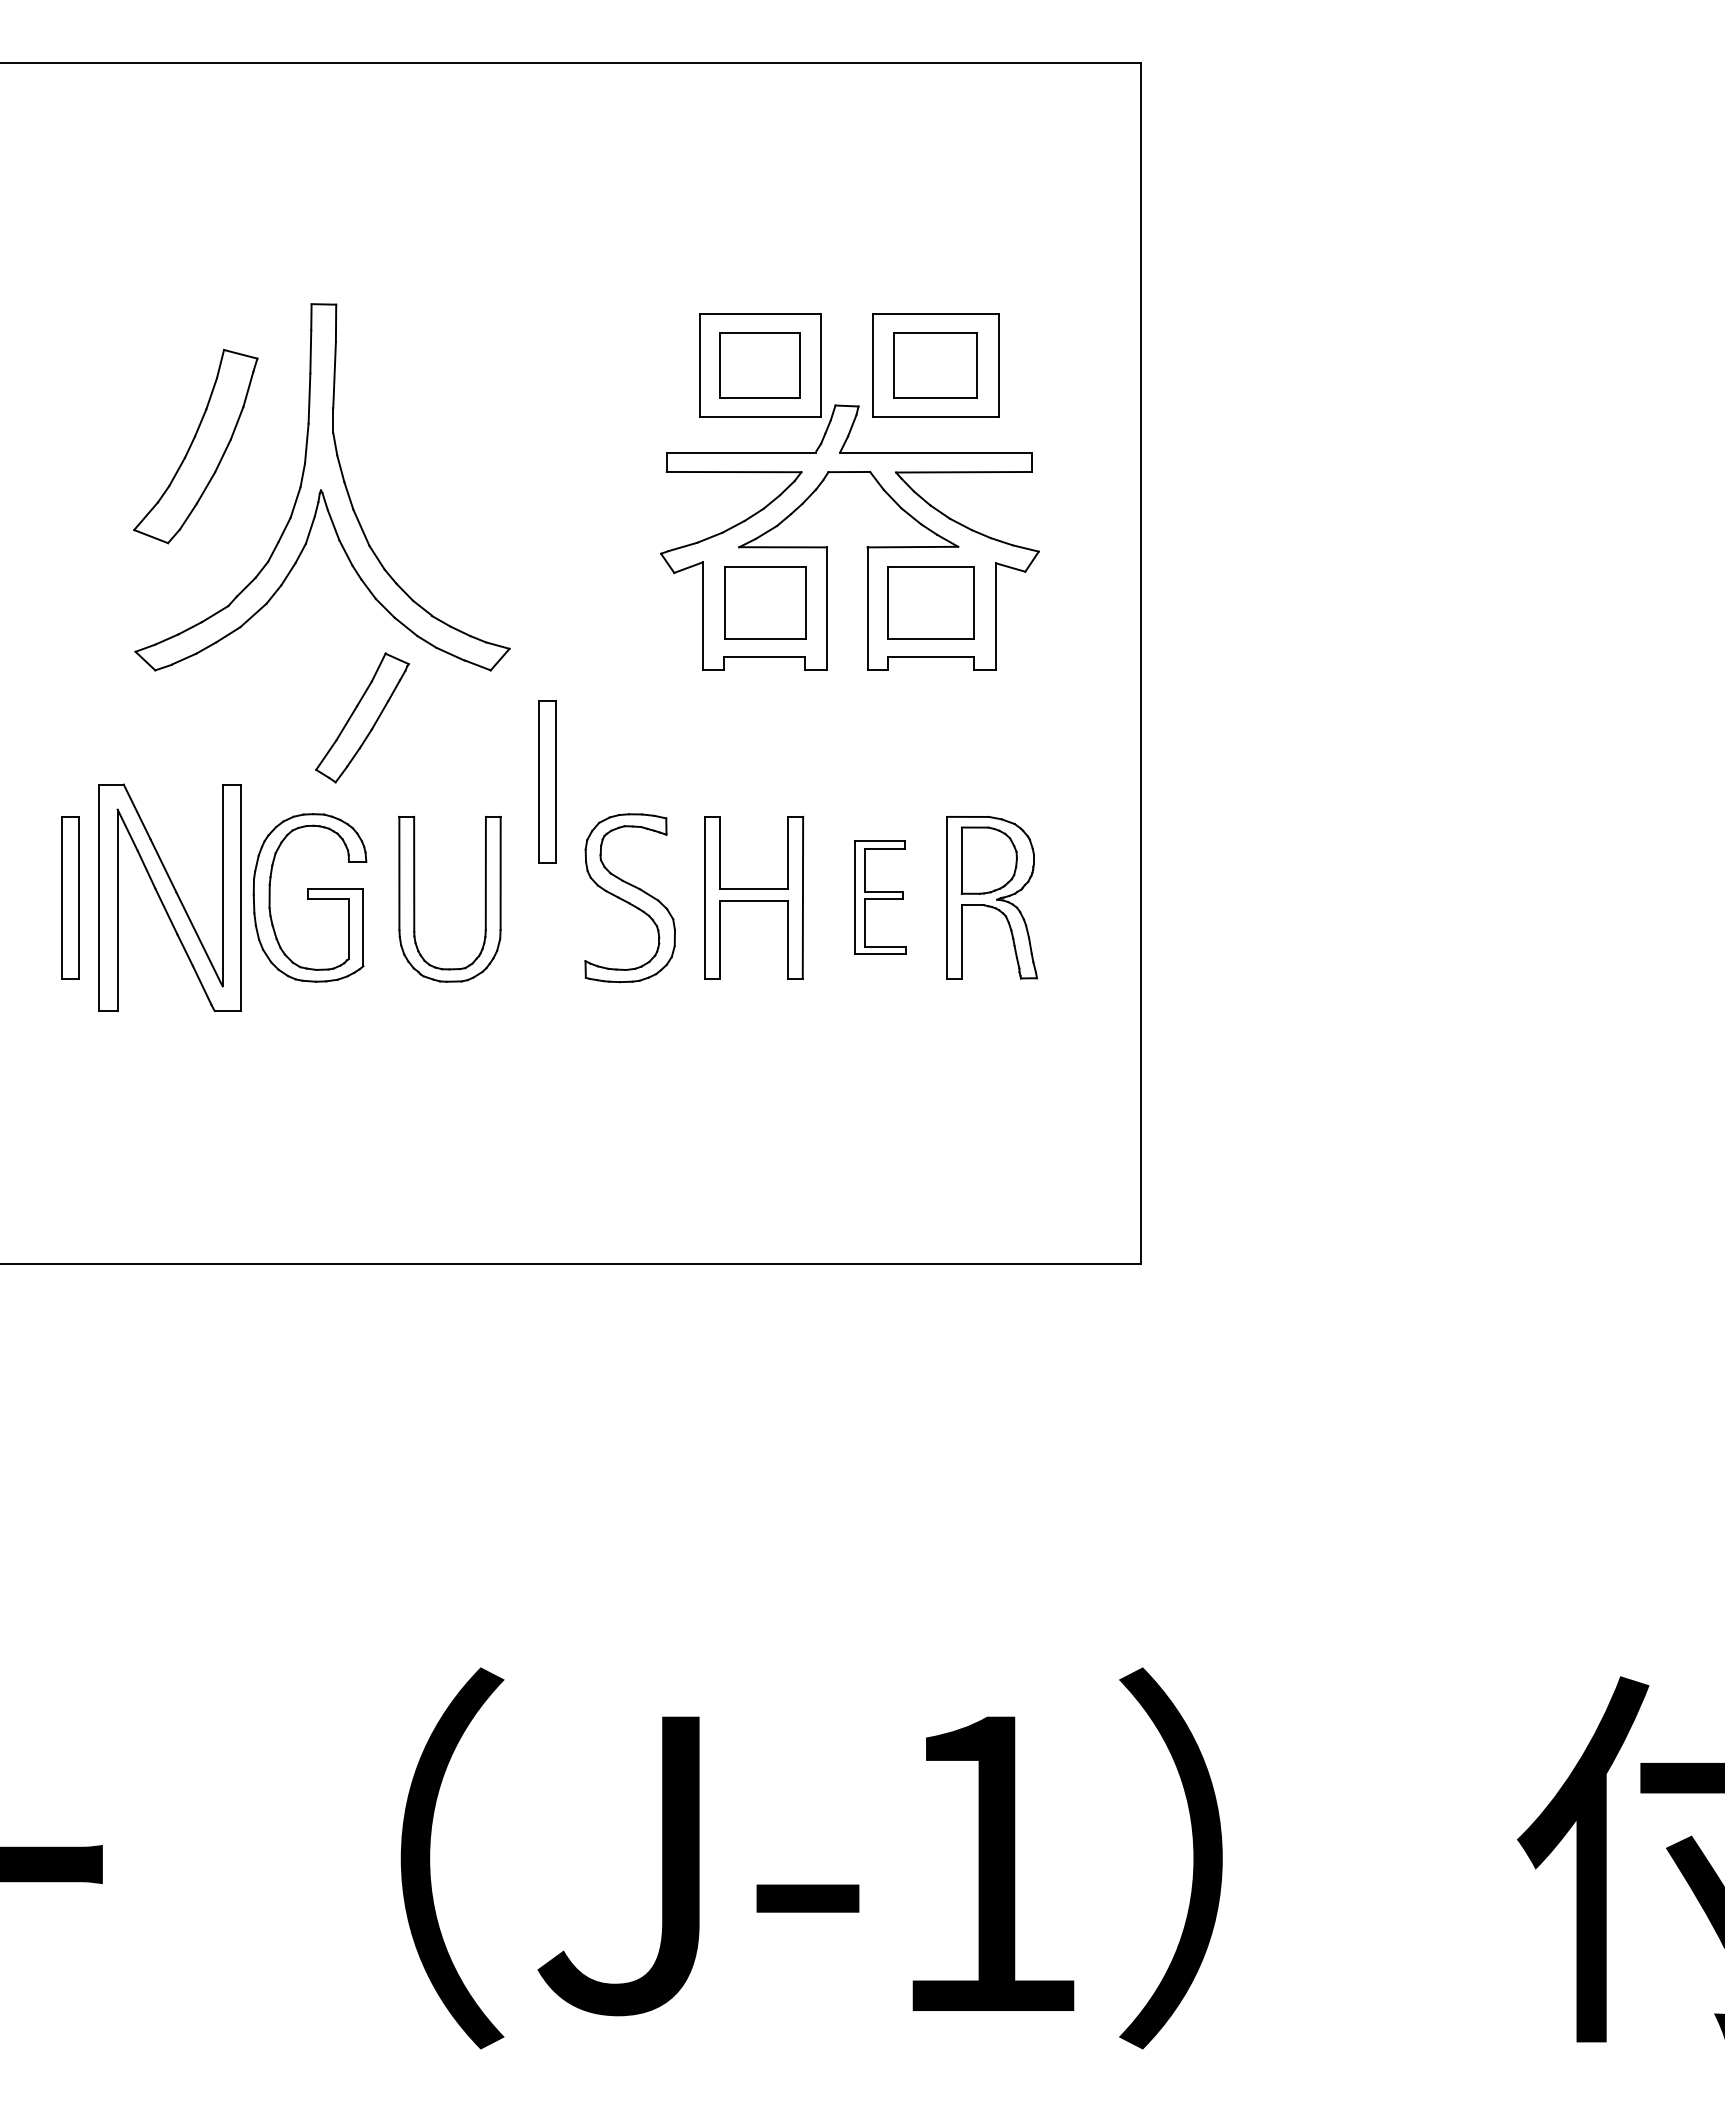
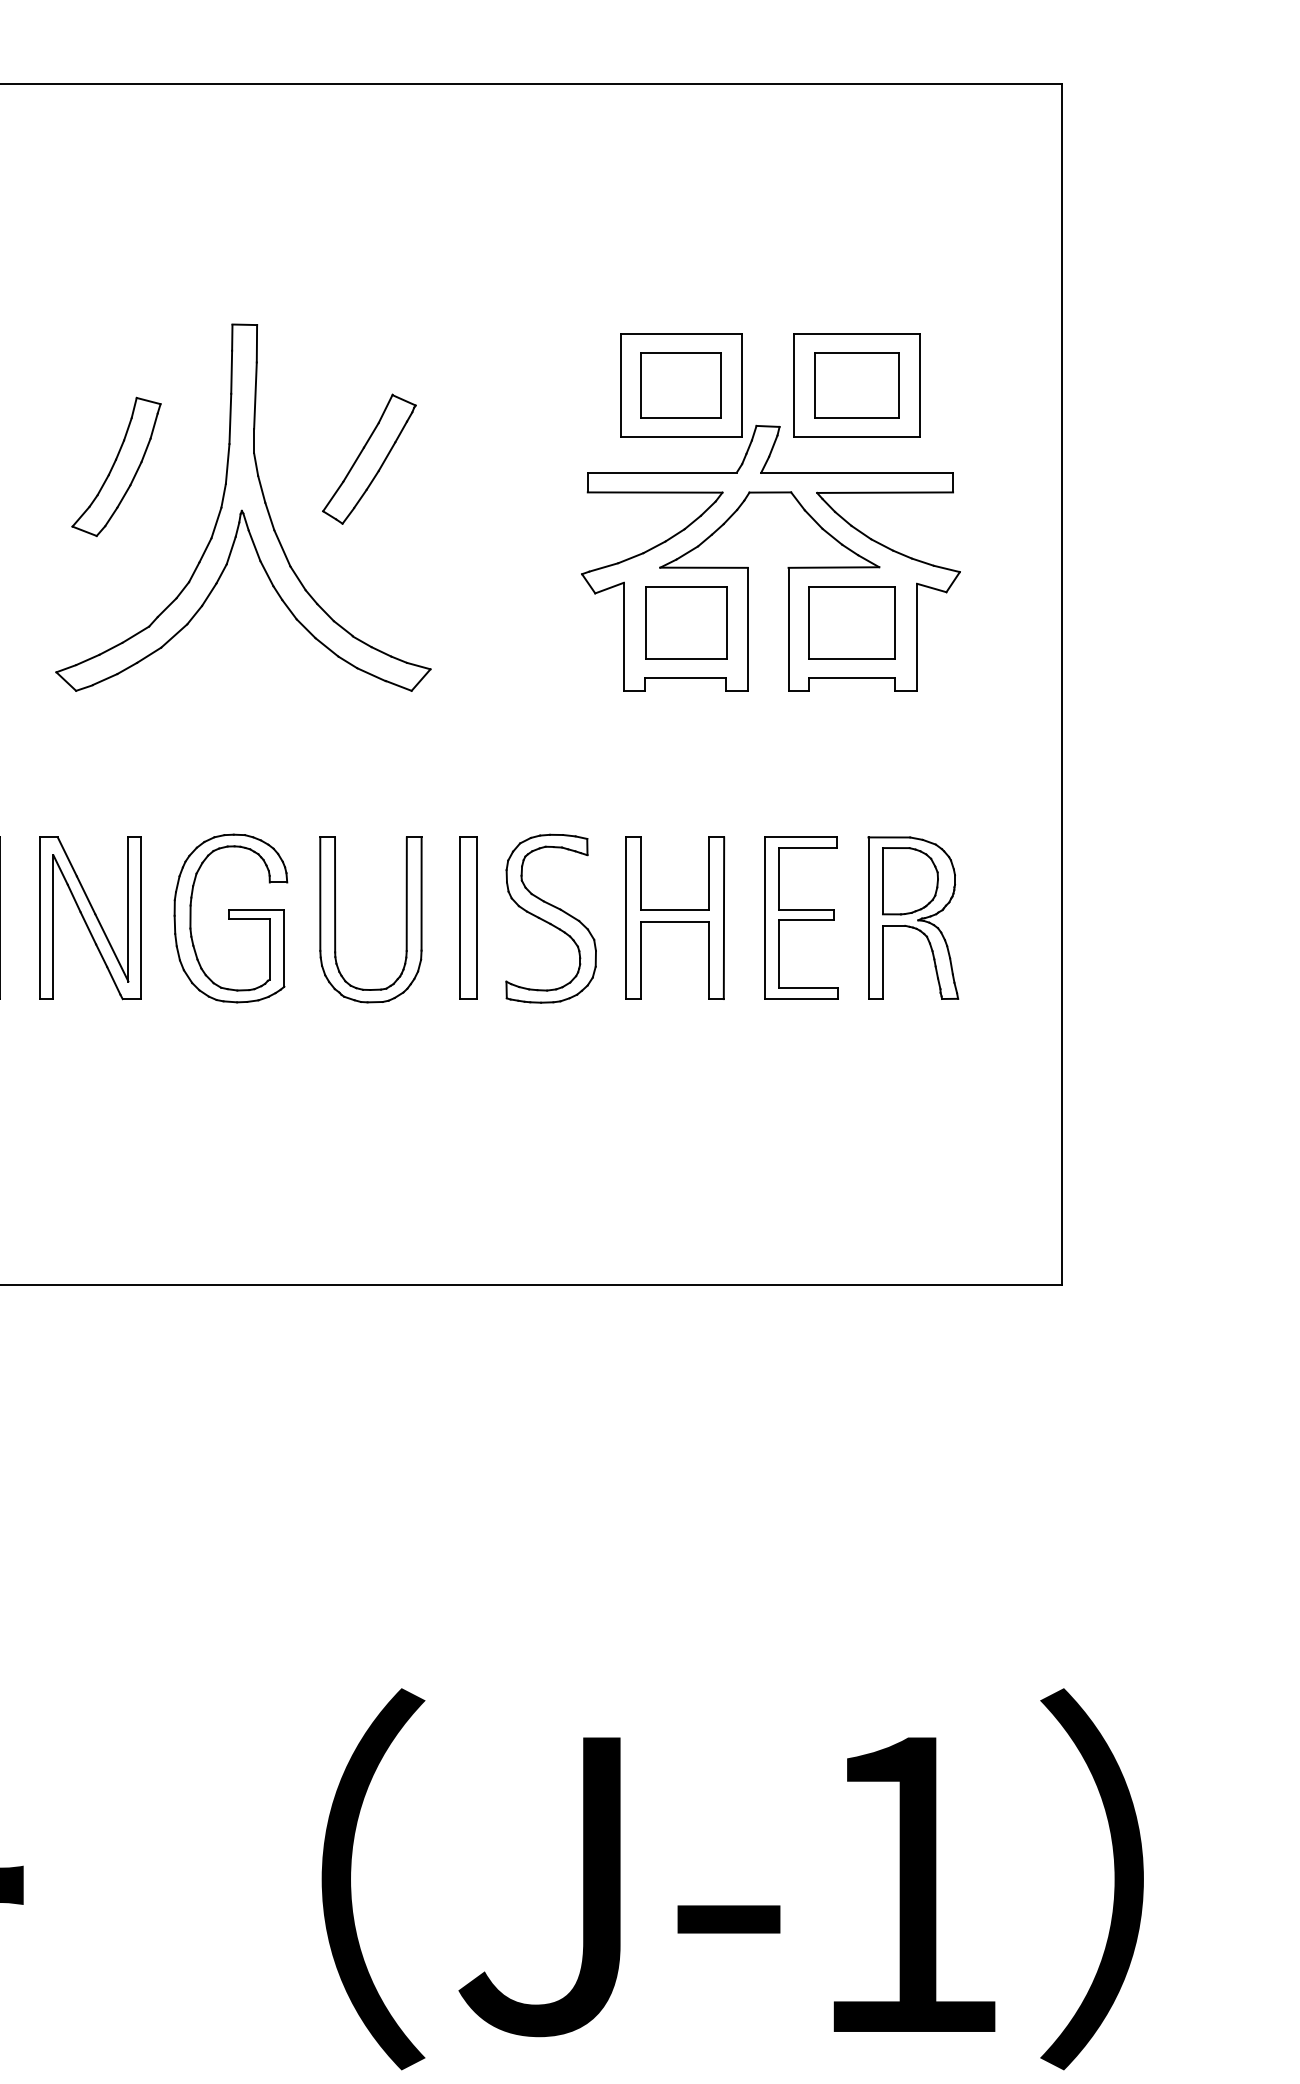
part: (195, 446) -> (116, 466), size x0.71
part: (362, 717) -> (369, 458), moved
part: (547, 781) -> (468, 918), moved
part: (169, 897) -> (90, 918), size x0.71
part: (880, 897) -> (801, 918), size x1.43

